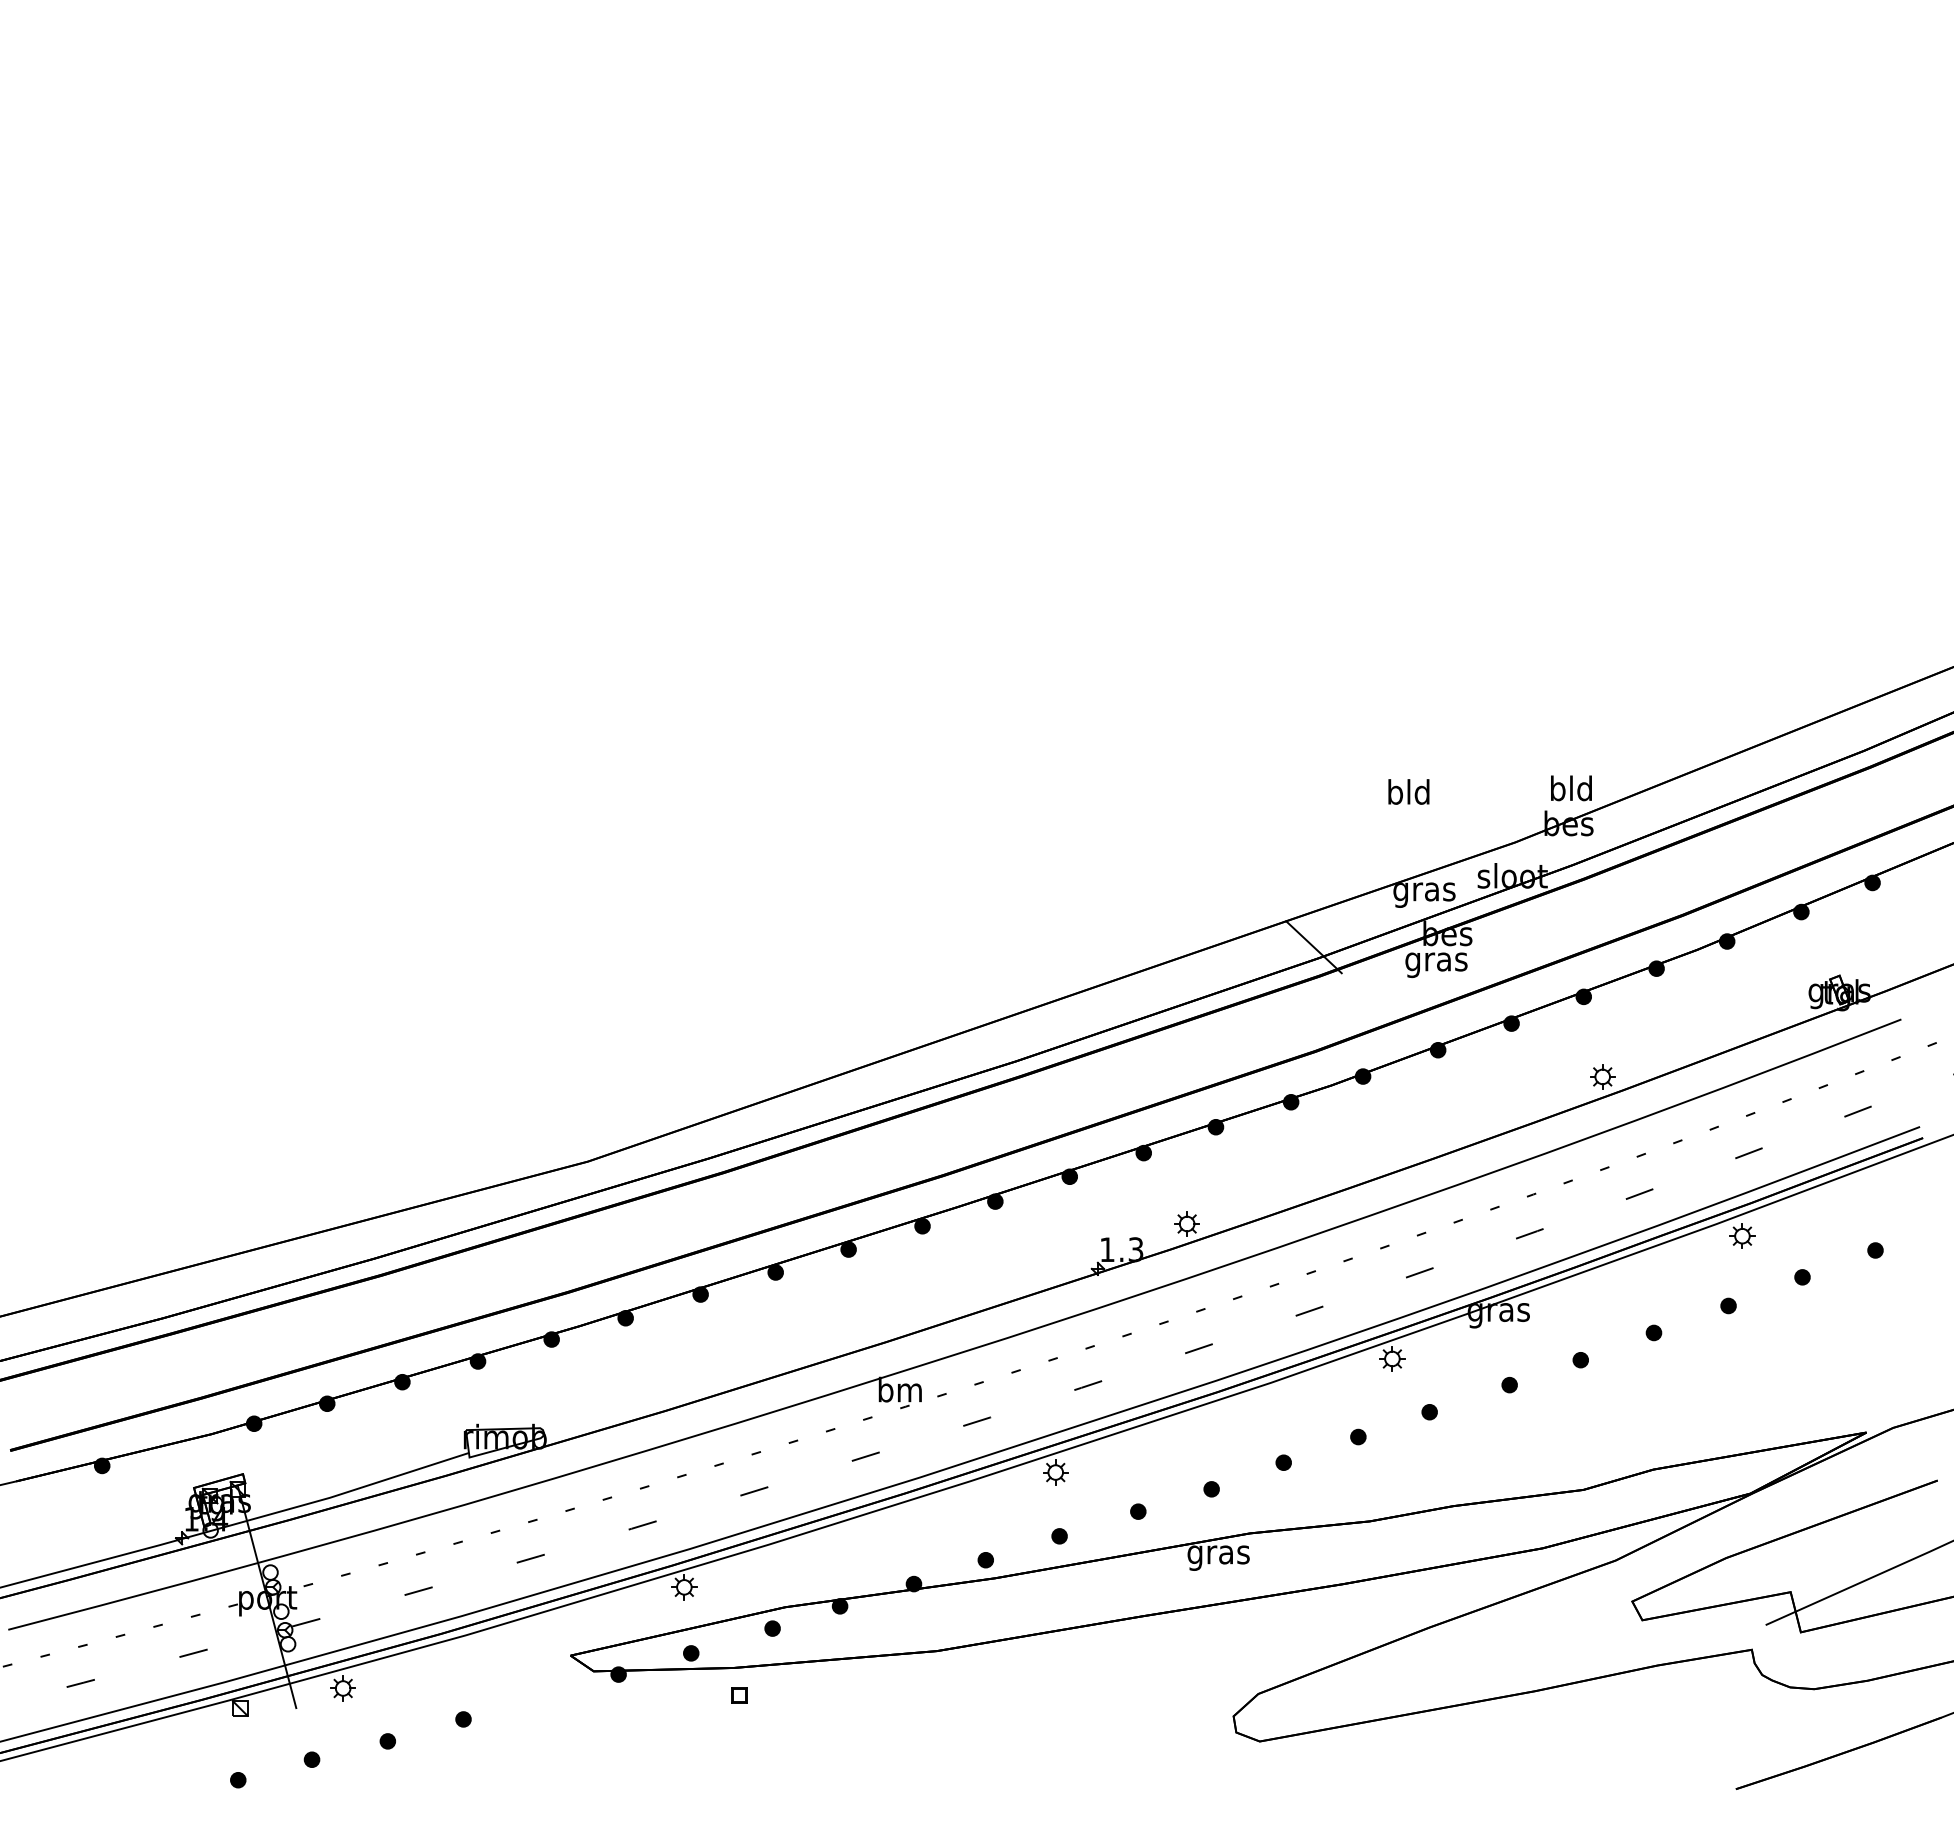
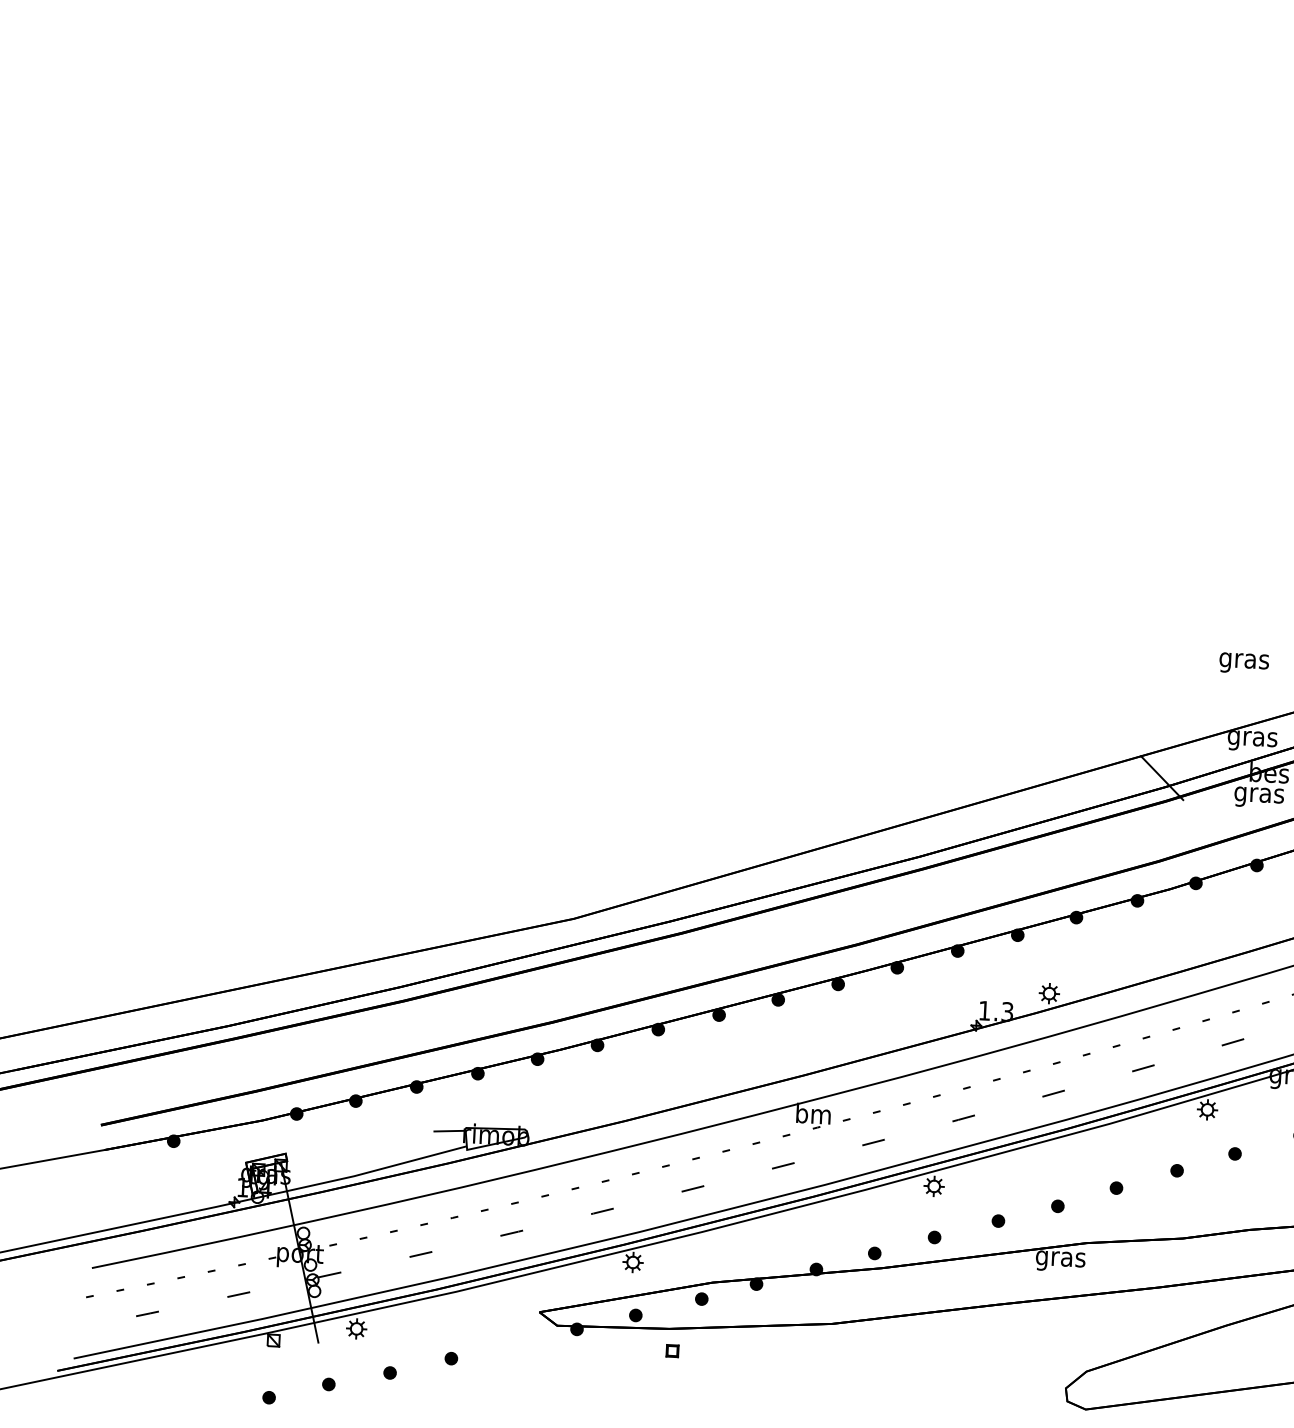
text: (1409, 795) -> (1244, 661), bld -> gras
line: (446, 1434) -> (449, 1130), added

